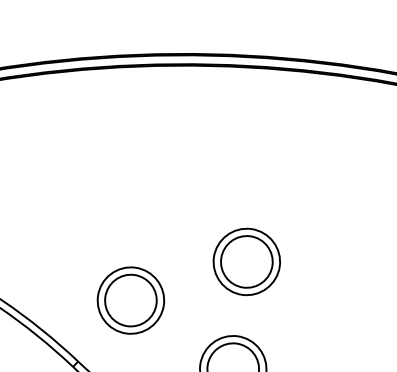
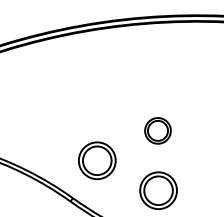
part: (246, 261) -> (157, 130), size x0.7

